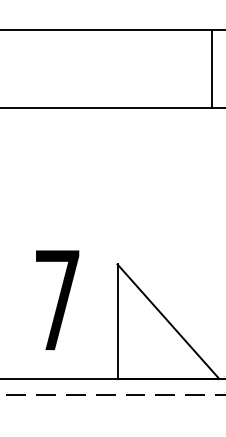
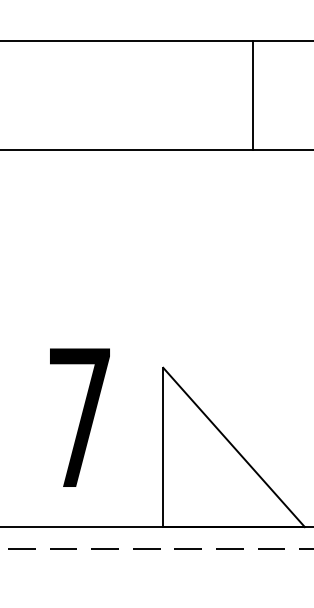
line: (211, 68) -> (252, 95), moved

